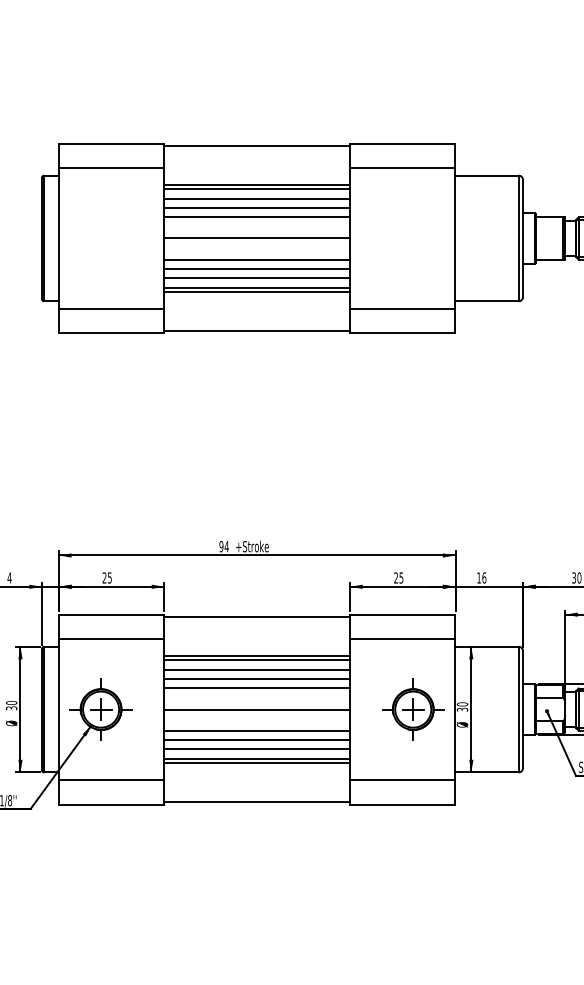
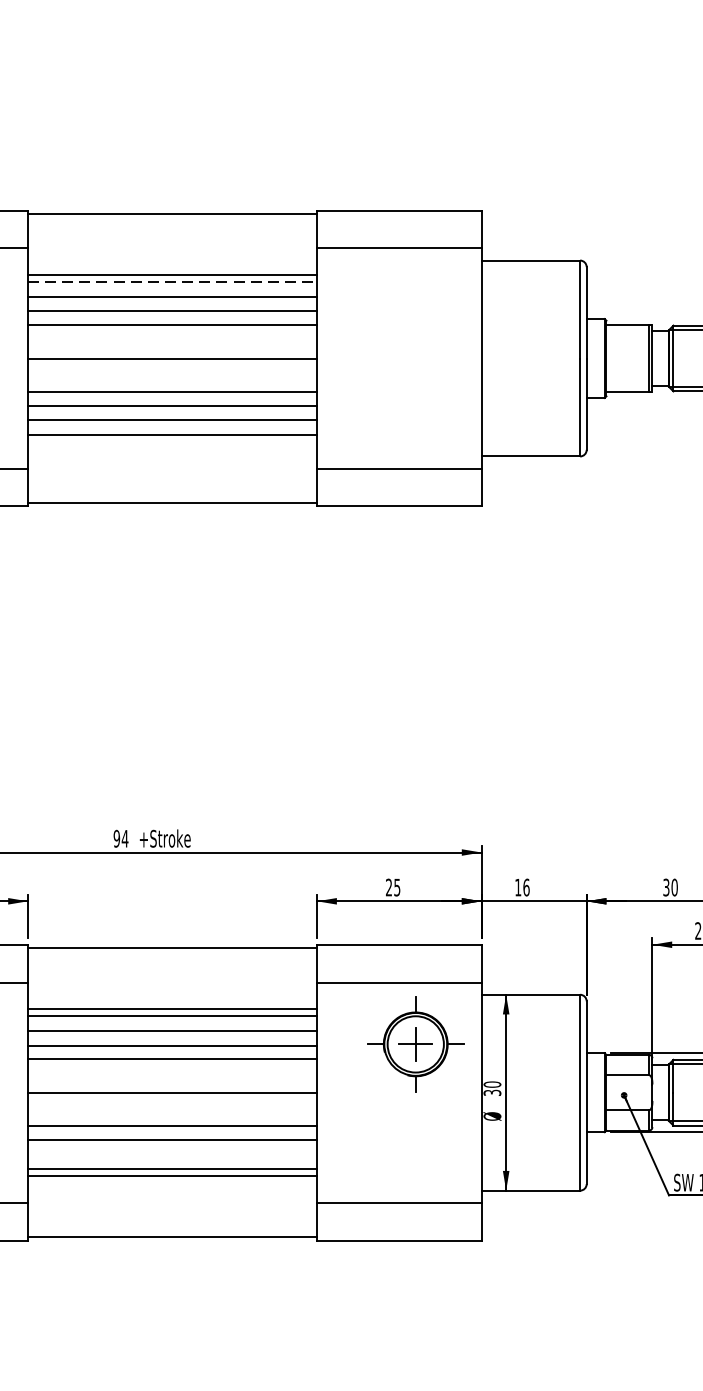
line: (257, 189) -> (172, 282), solid -> dashed
line: (257, 292) -> (172, 442), removed
part: (413, 709) -> (416, 1044), moved
line: (257, 749) -> (172, 1154), removed

